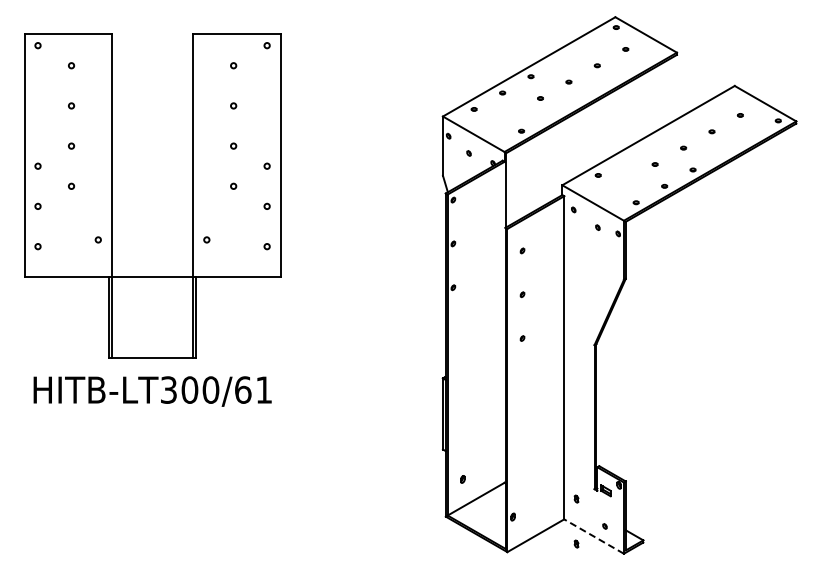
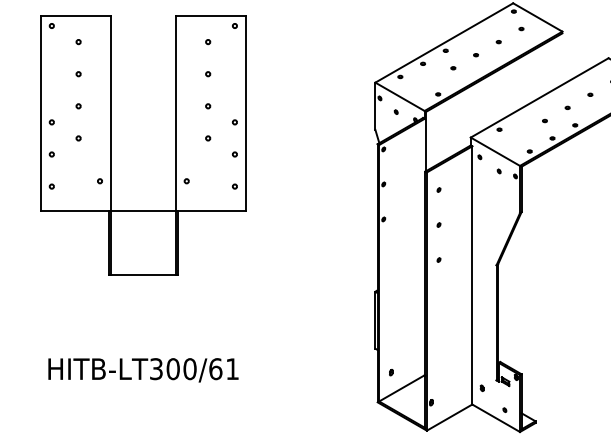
text: (152, 391) -> (143, 370), moved
line: (593, 536) -> (495, 418), dashed -> solid
part: (576, 543) -> (482, 423), removed

